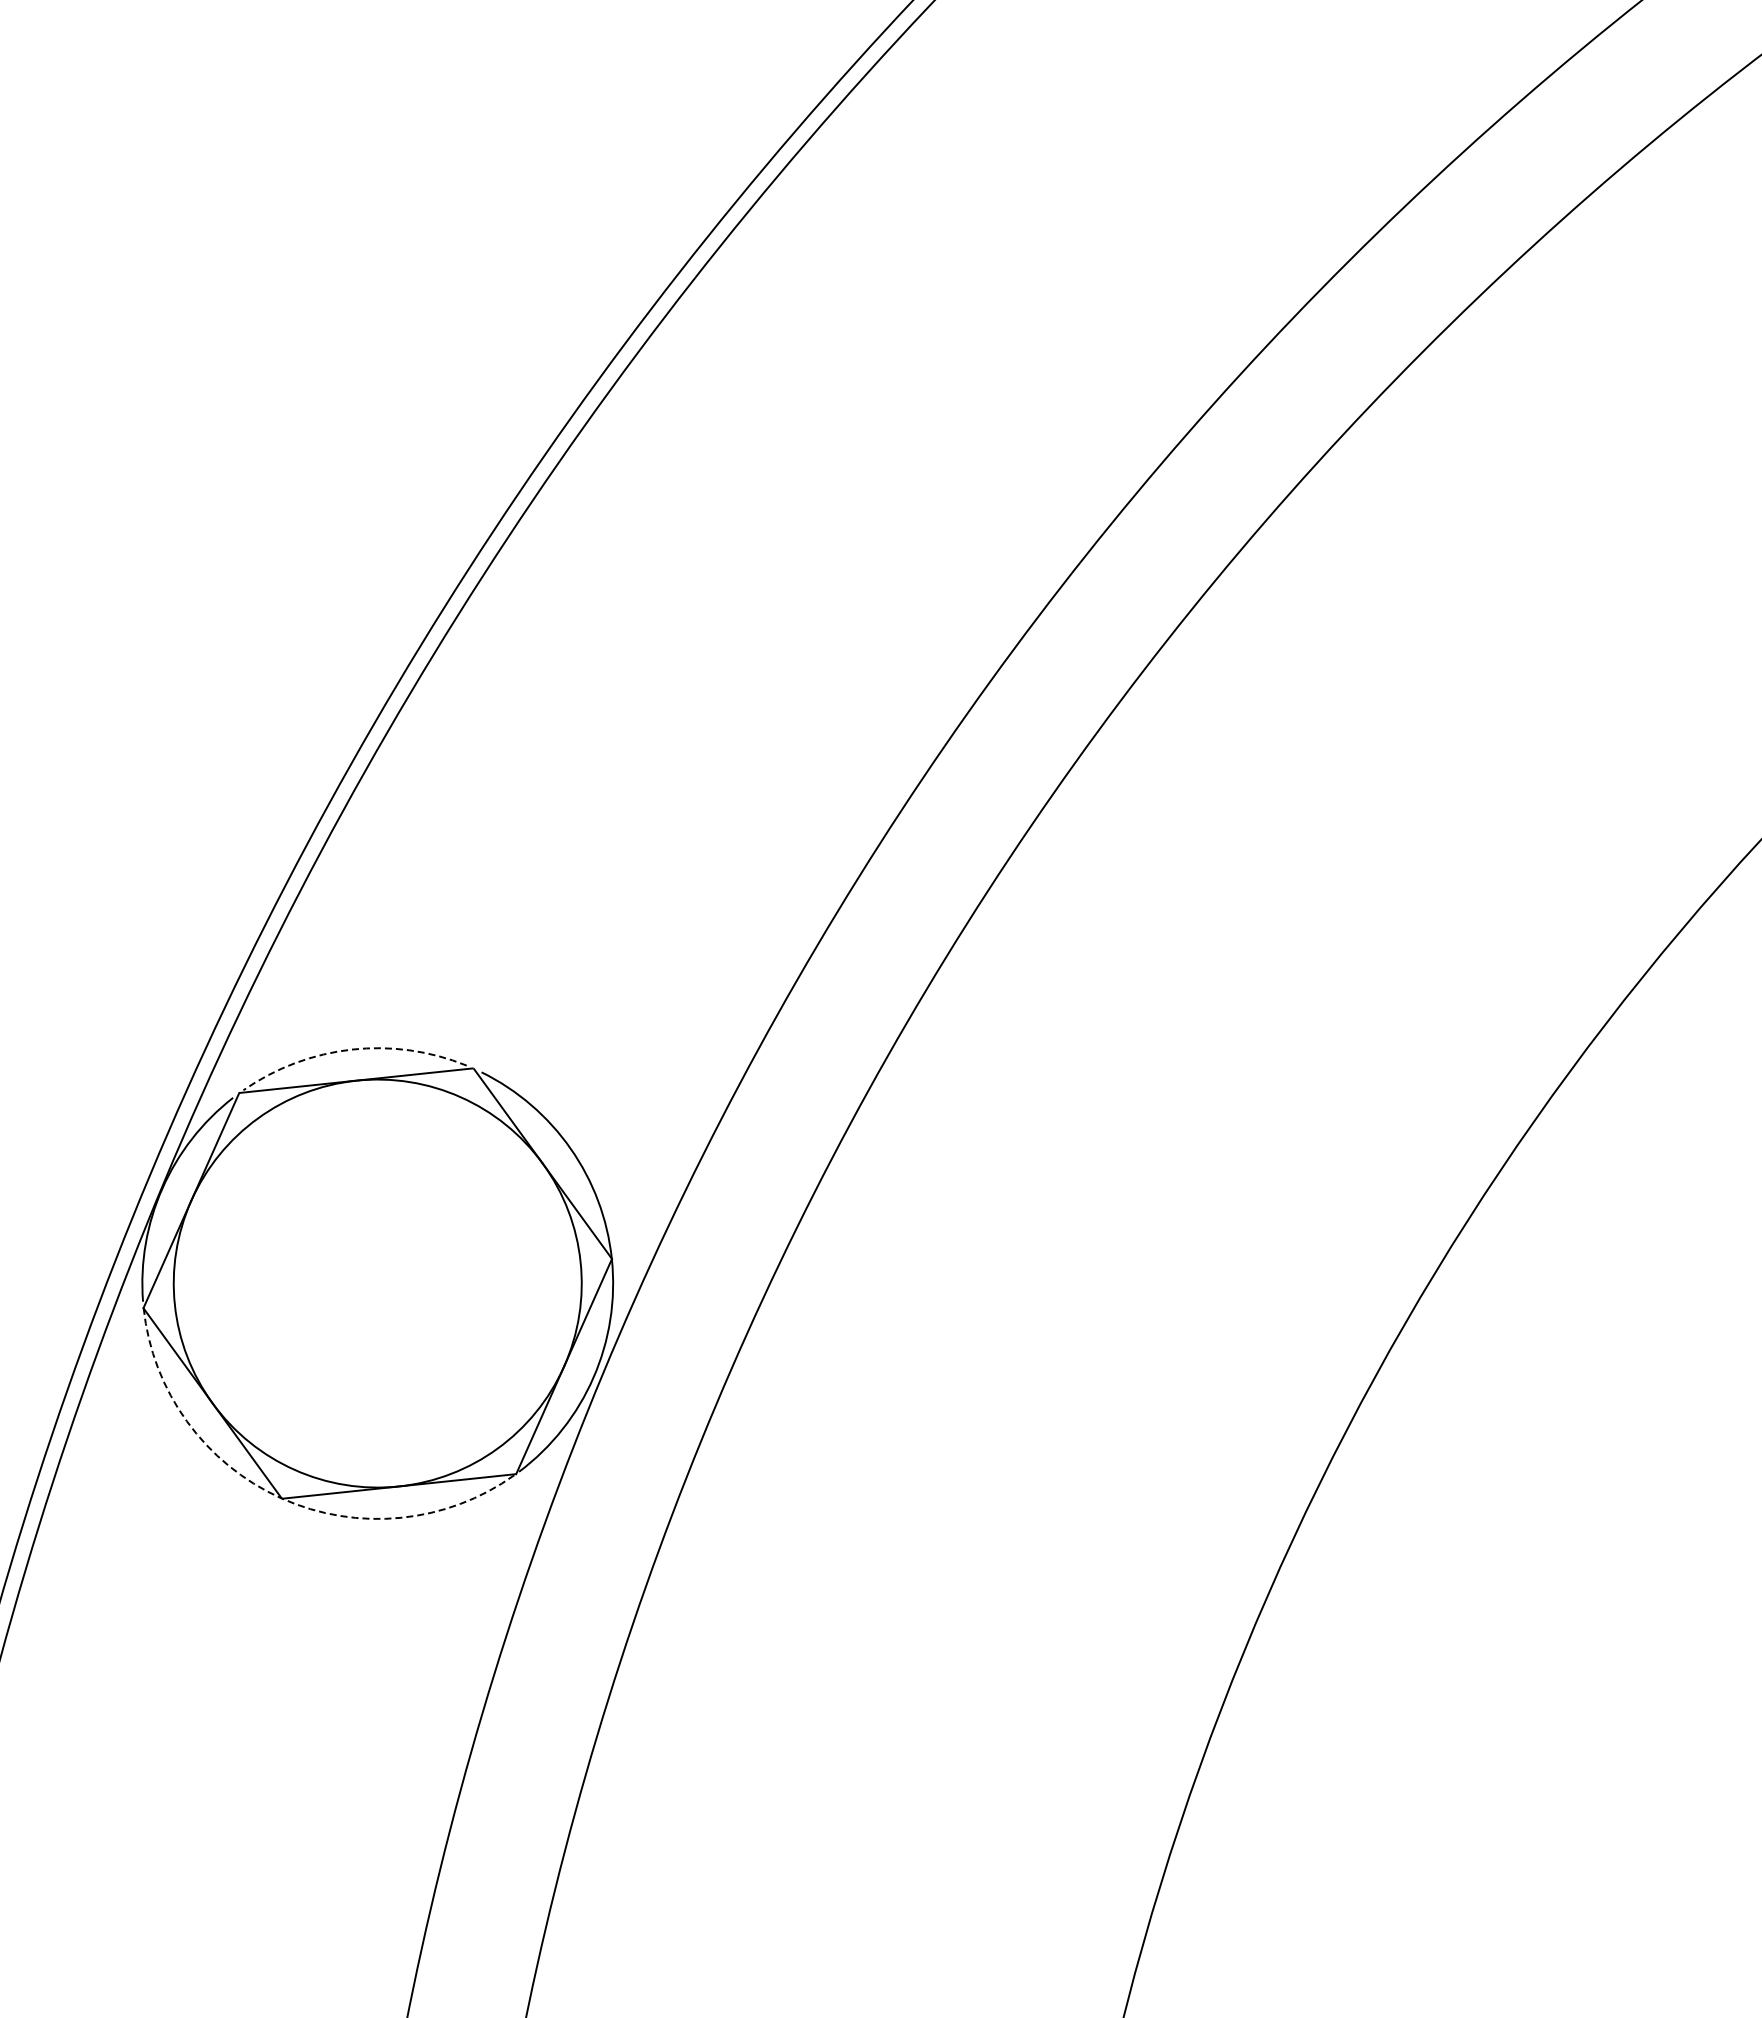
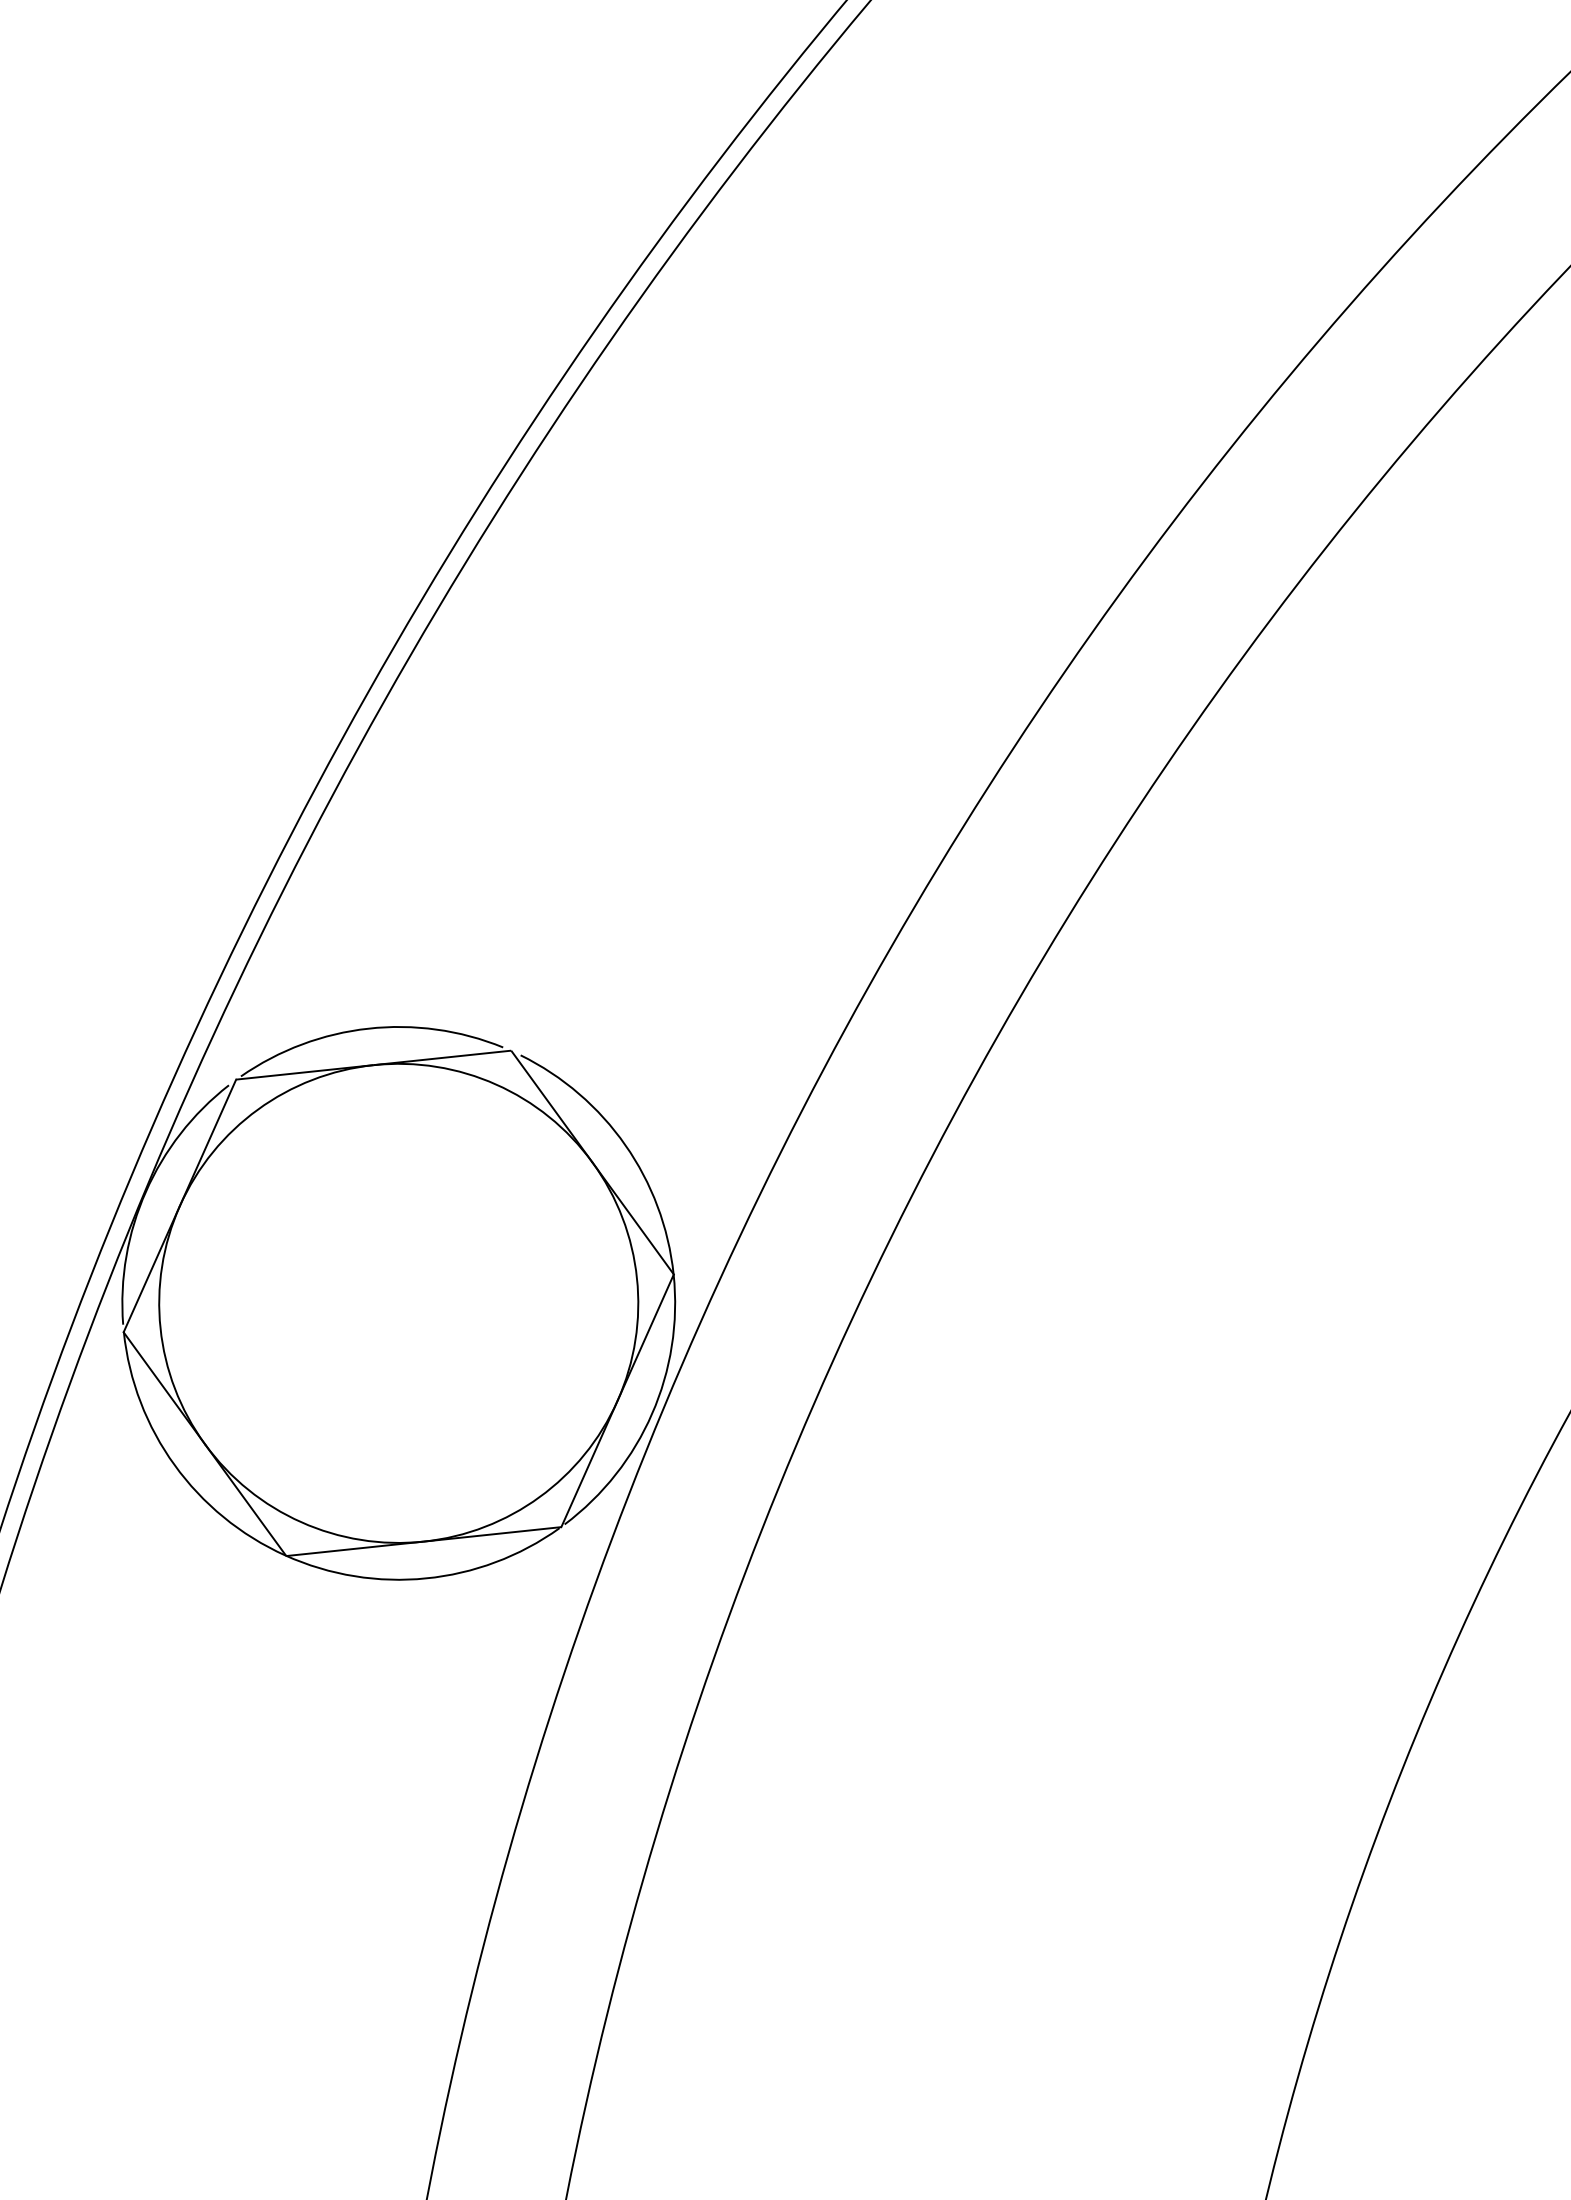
arc: (351, 1049) -> (367, 1028), dashed -> solid
arc: (281, 1498) -> (285, 1555), dashed -> solid

